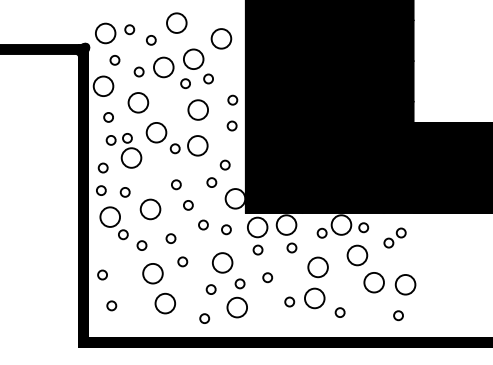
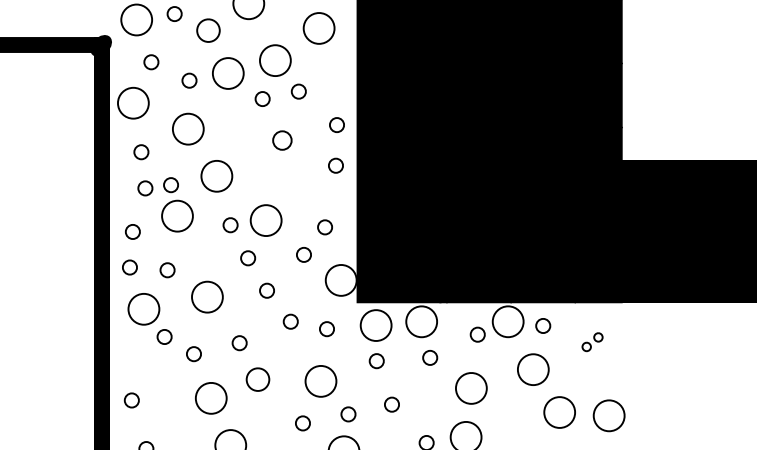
part: (151, 40) -> (208, 31), size x1.6
part: (197, 109) -> (281, 139), size x0.6
part: (188, 145) -> (251, 220), moved
part: (394, 237) -> (591, 341), size x0.6
part: (182, 261) -> (257, 379), size x1.6

